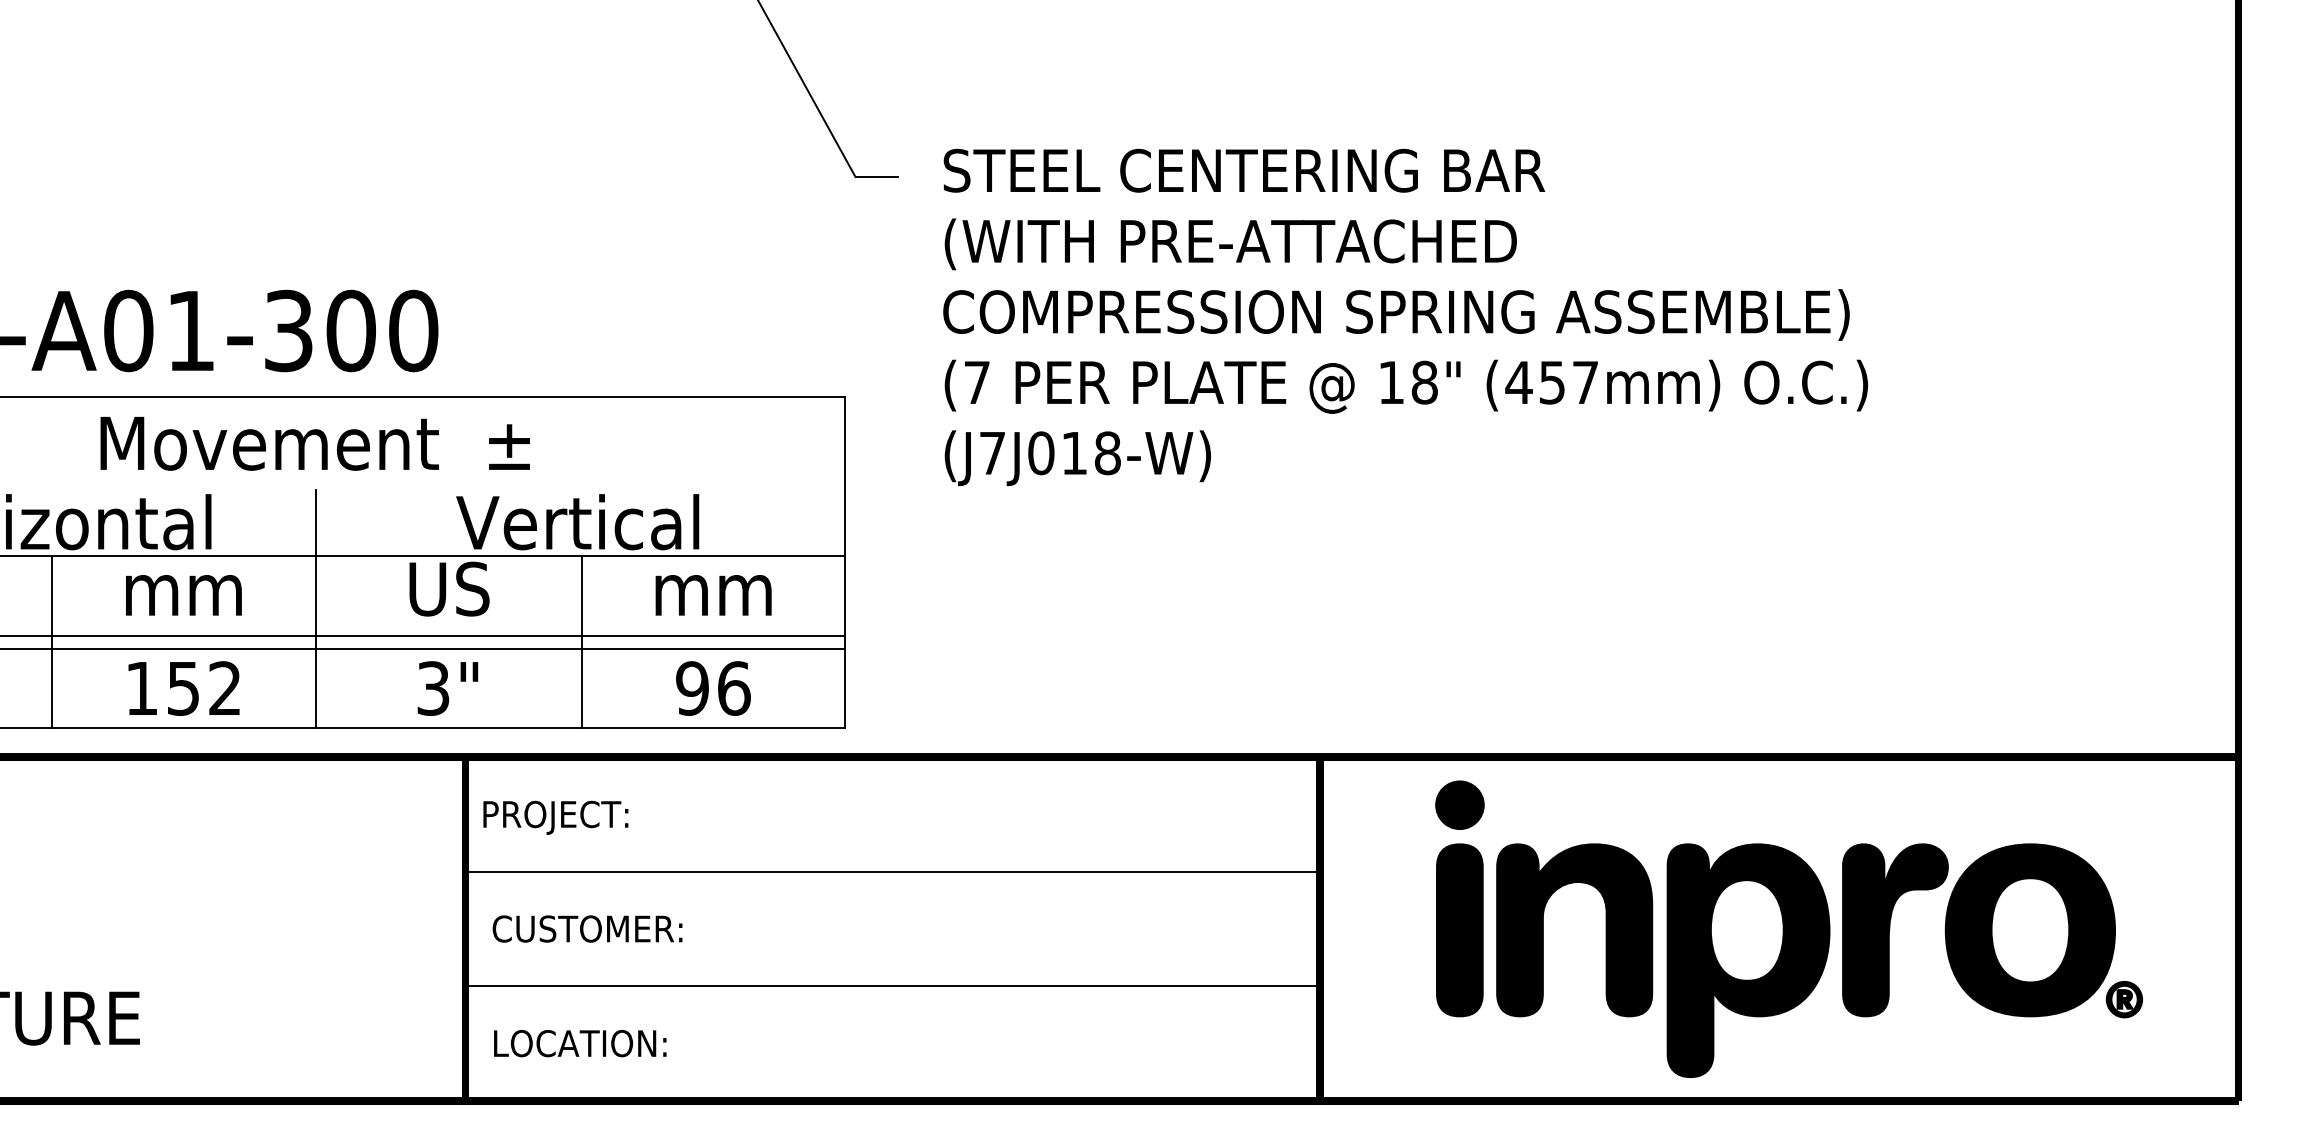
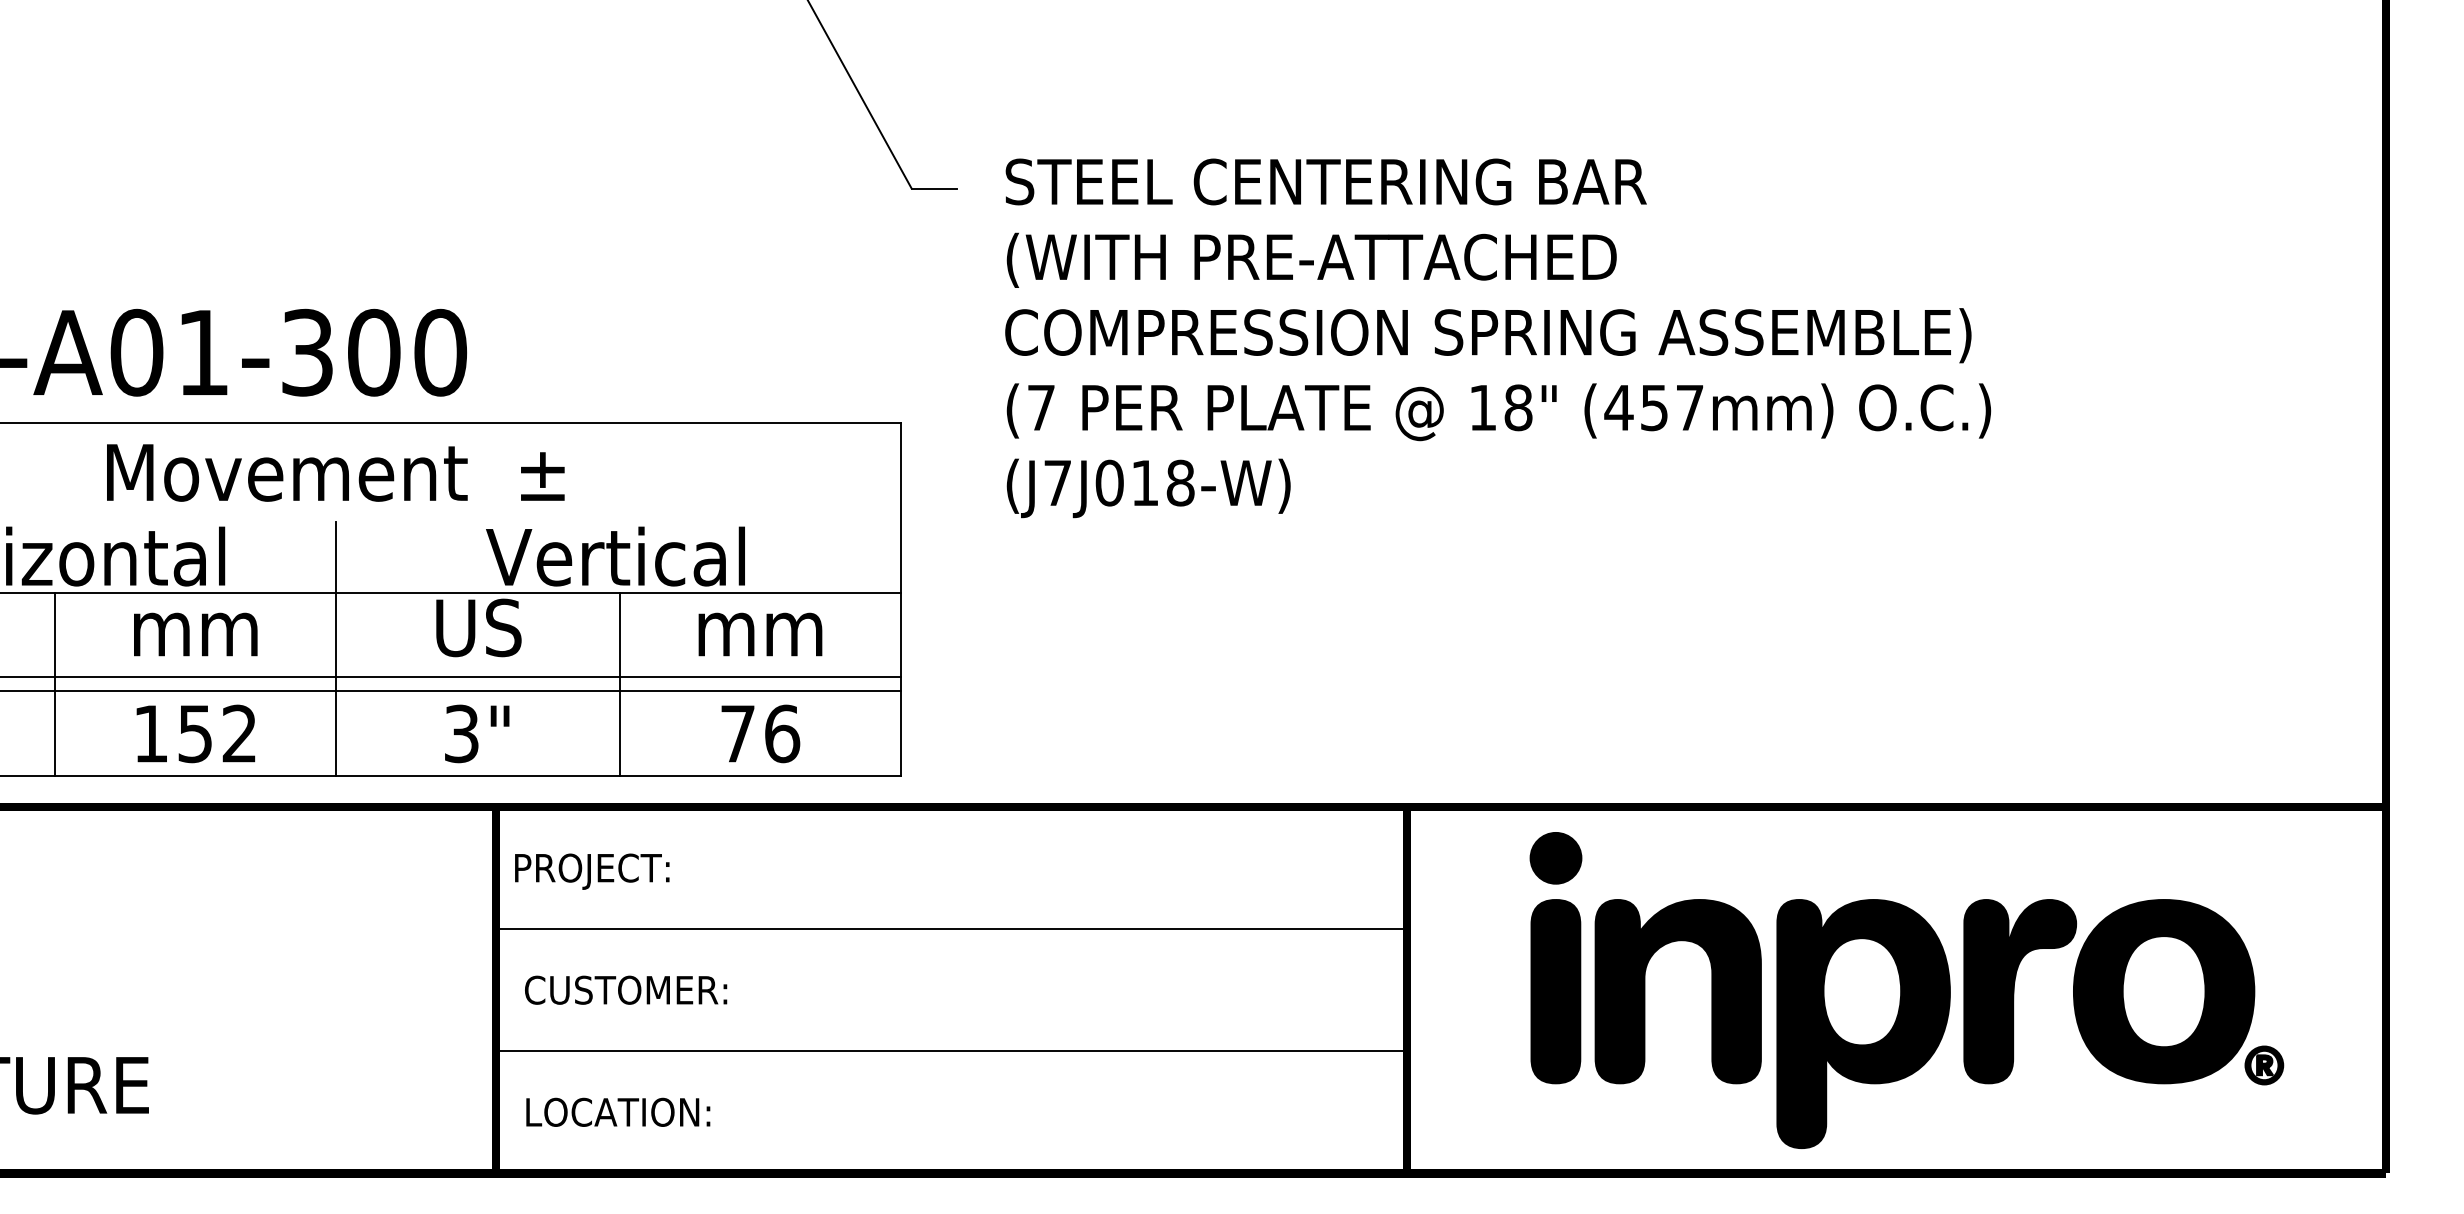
text: (692, 688) -> (737, 733), 96 -> 76

